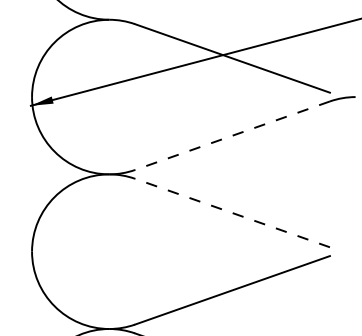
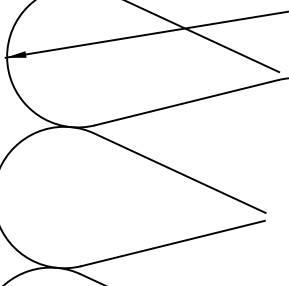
line: (232, 135) -> (186, 102), dashed -> solid
line: (232, 212) -> (179, 172), dashed -> solid

